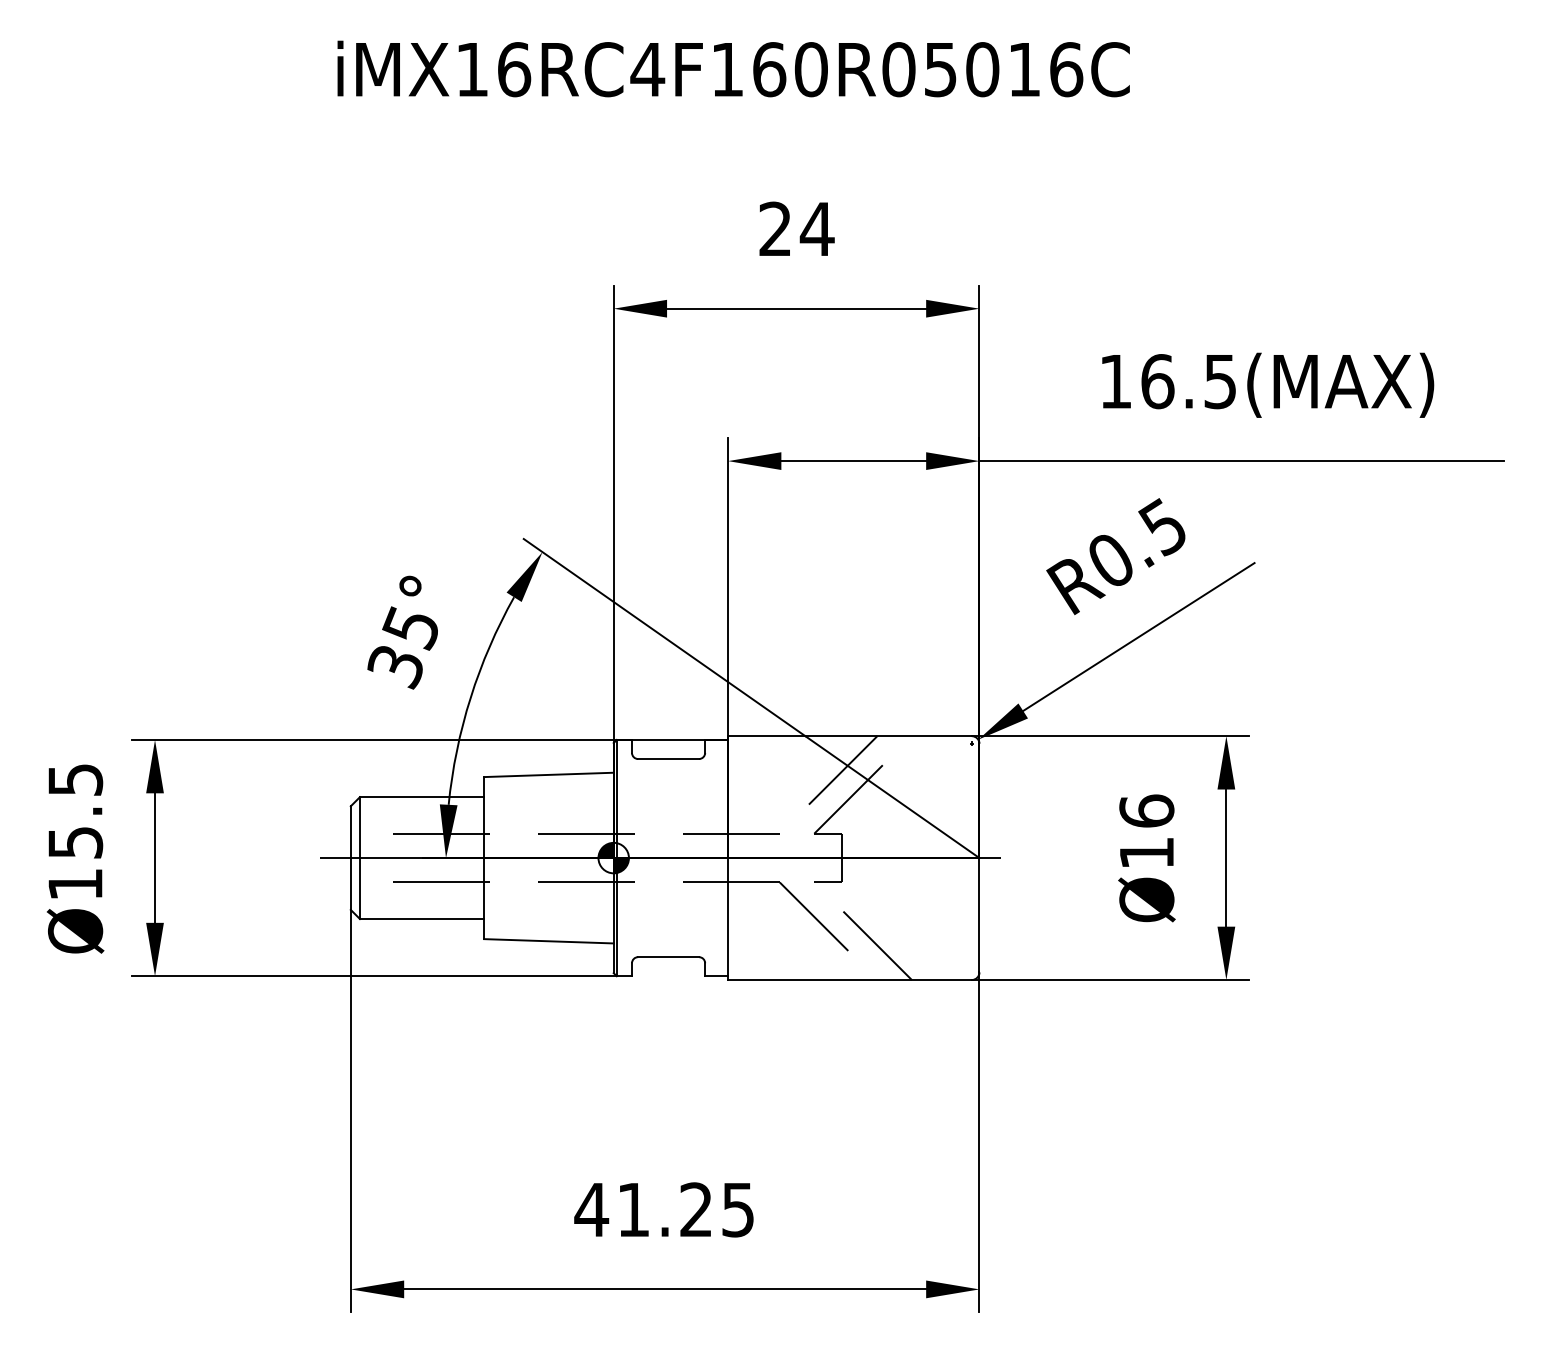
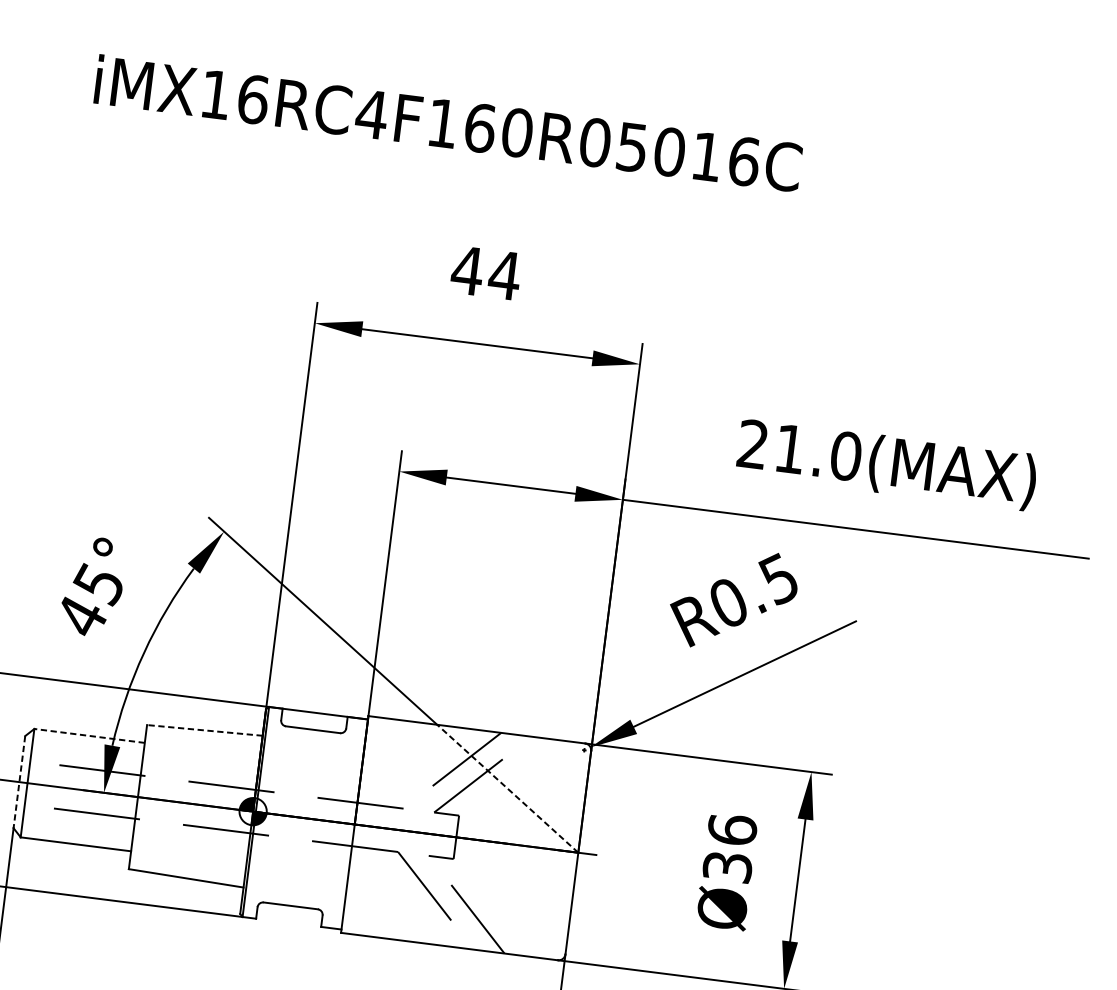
text: (775, 228) -> (467, 270), 24 -> 44
text: (1168, 381) -> (799, 450), 16.5(MAX) -> 21.0(MAX)
text: (395, 667) -> (80, 617), 35° -> 45°
line: (548, 774) -> (204, 730), solid -> dashed
line: (892, 796) -> (507, 788), solid -> dashed
line: (421, 797) -> (89, 736), solid -> dashed
text: (1146, 852) -> (727, 866), Ø16 -> Ø36
line: (350, 858) -> (19, 782), solid -> dashed

